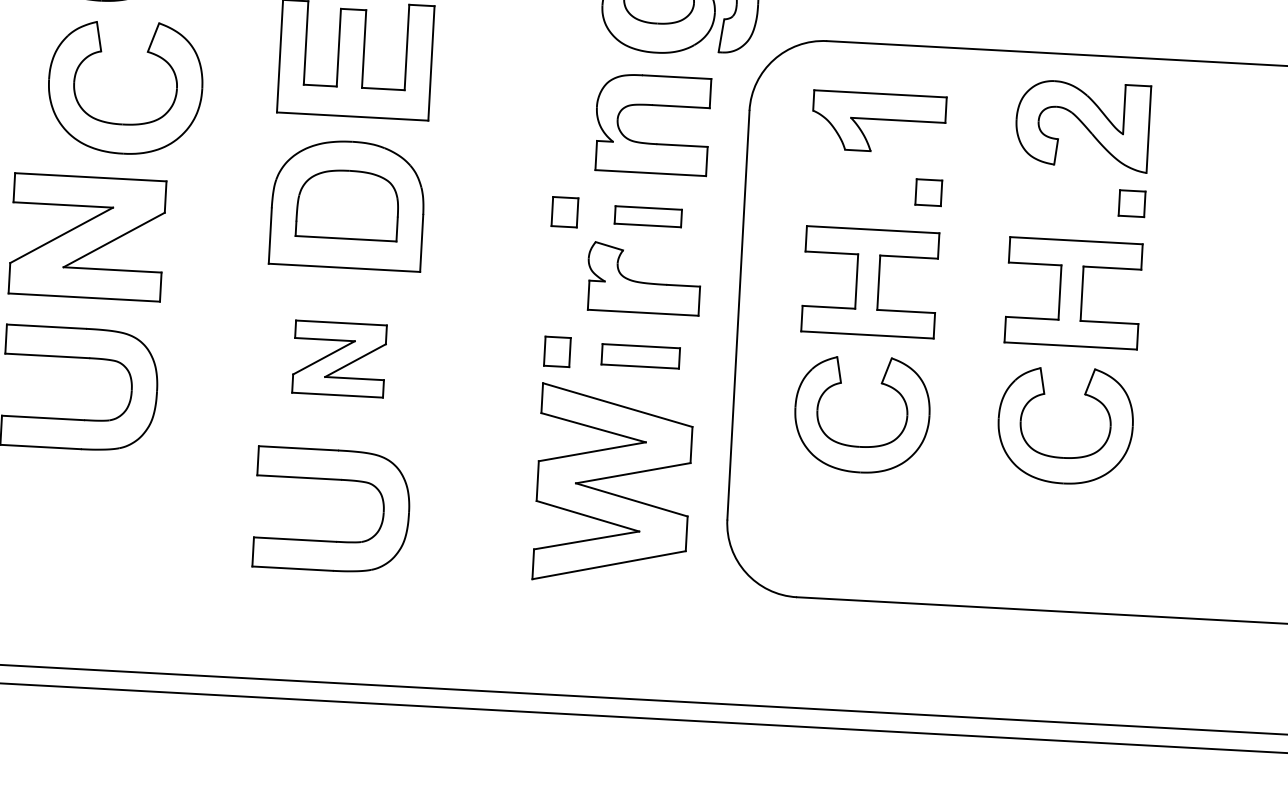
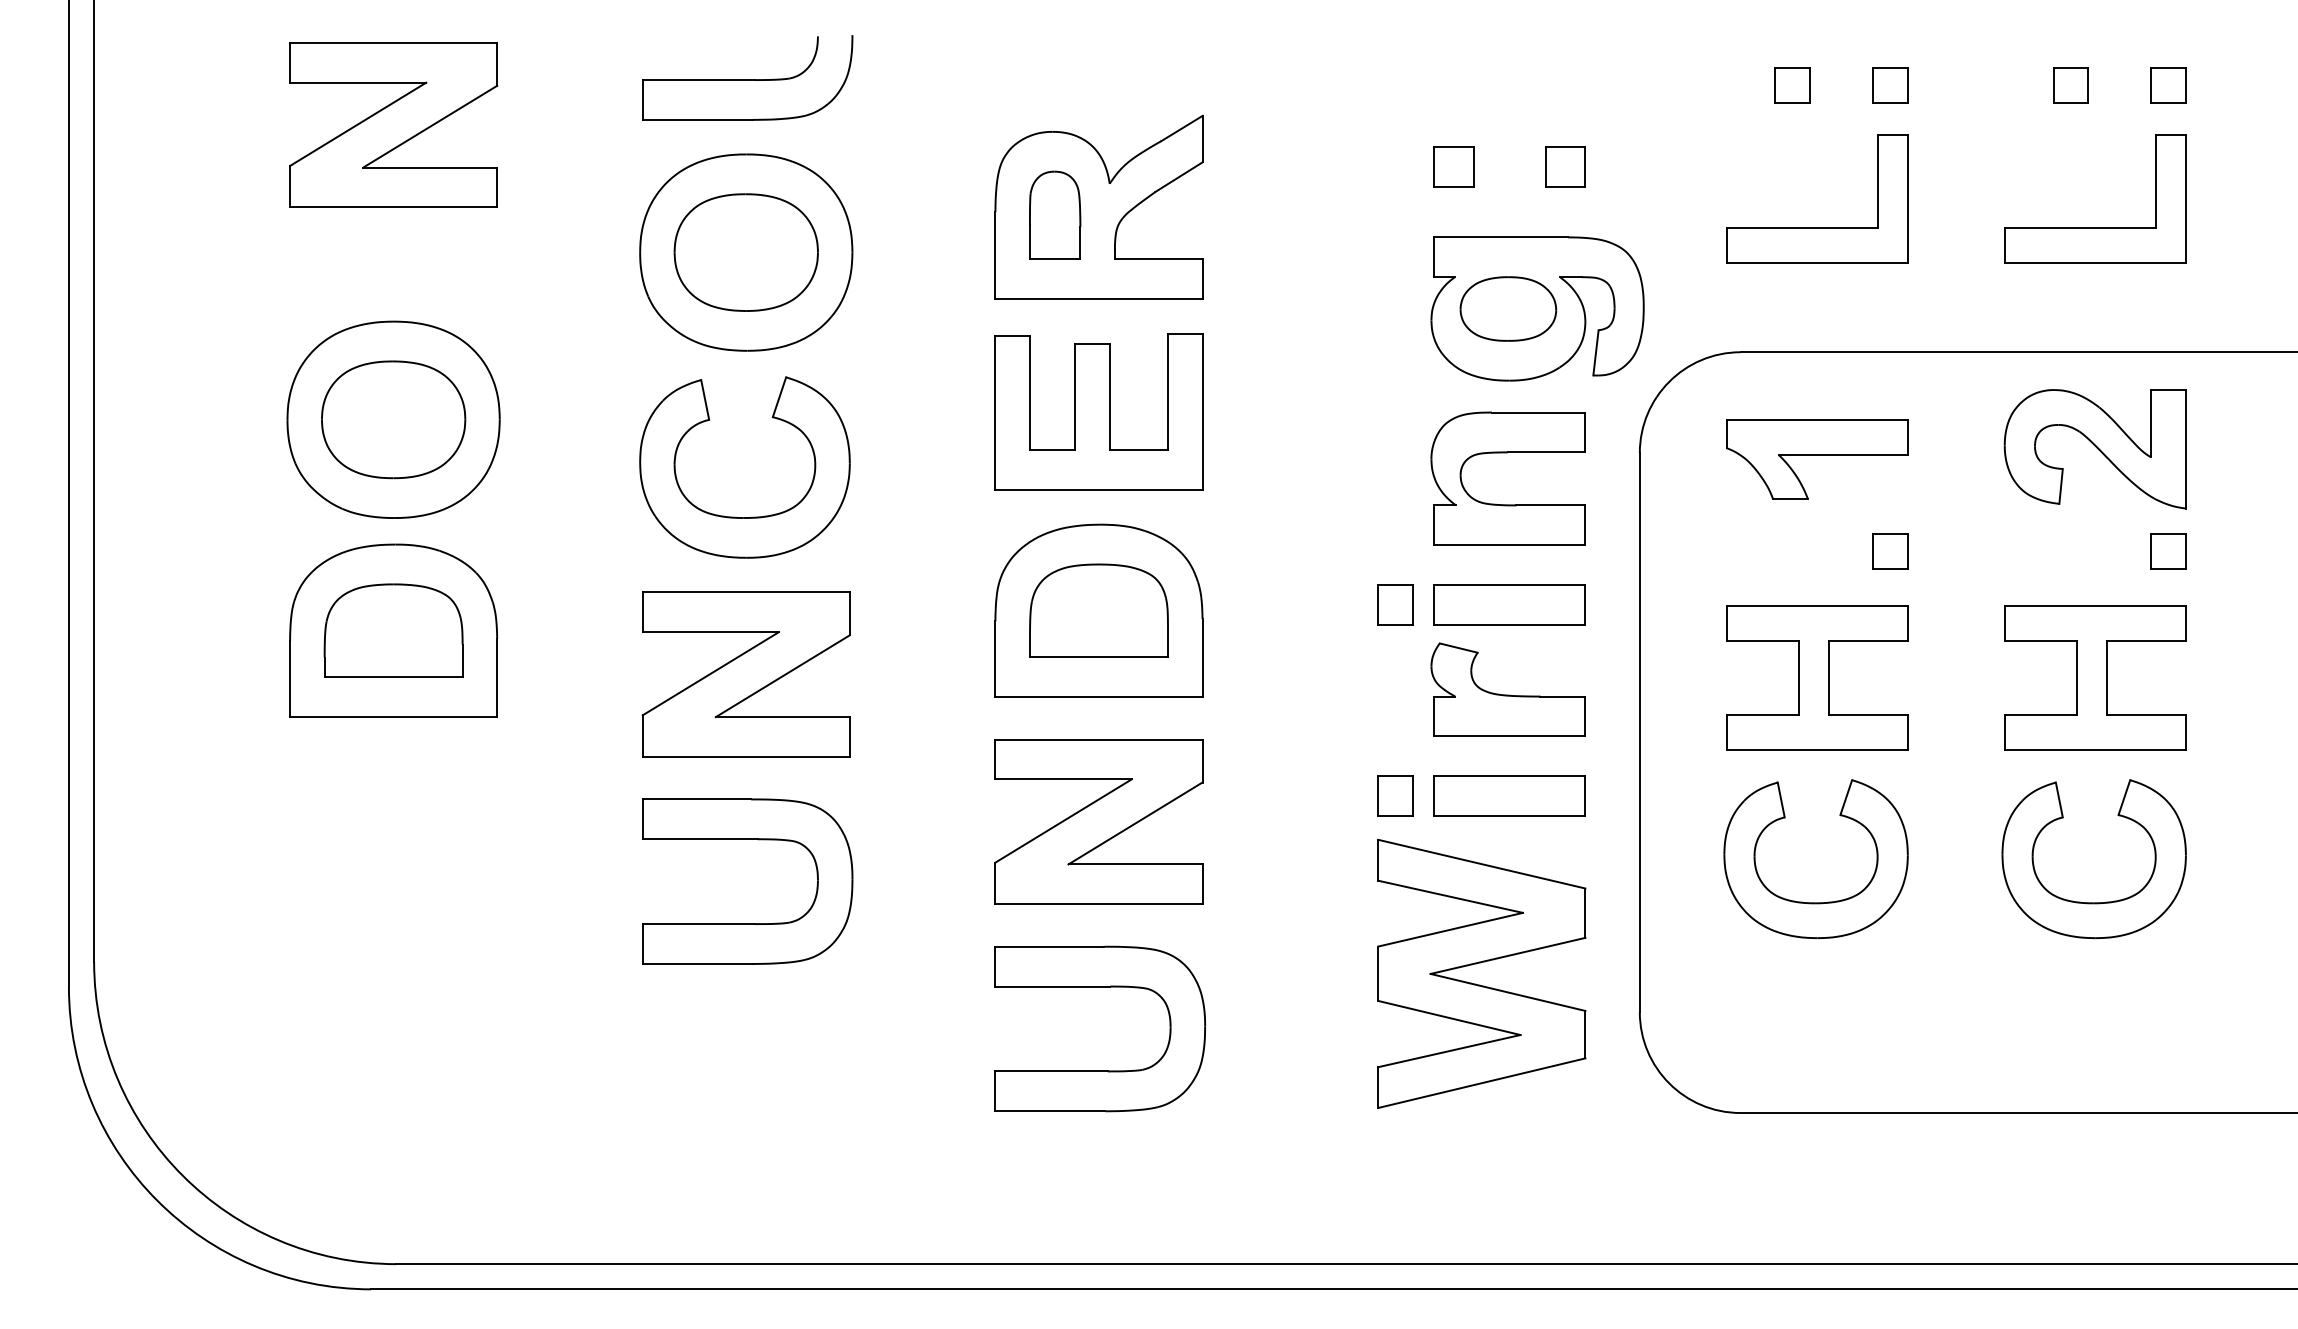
part: (129, 123) -> (752, 516), moved
part: (648, 216) -> (1509, 604), size x1.67
part: (640, 355) -> (1509, 795), size x1.43
part: (339, 358) -> (1098, 821), size x1.67

